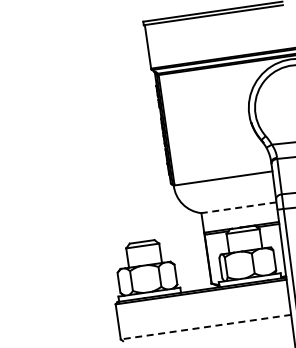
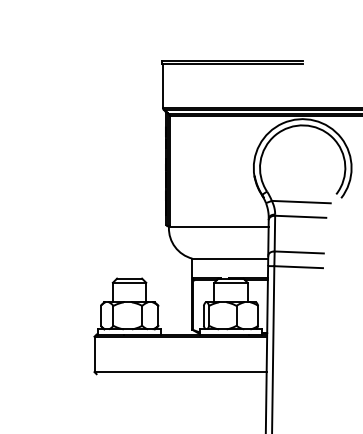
line: (239, 207) -> (230, 258), dashed -> solid
line: (205, 327) -> (180, 372), dashed -> solid

